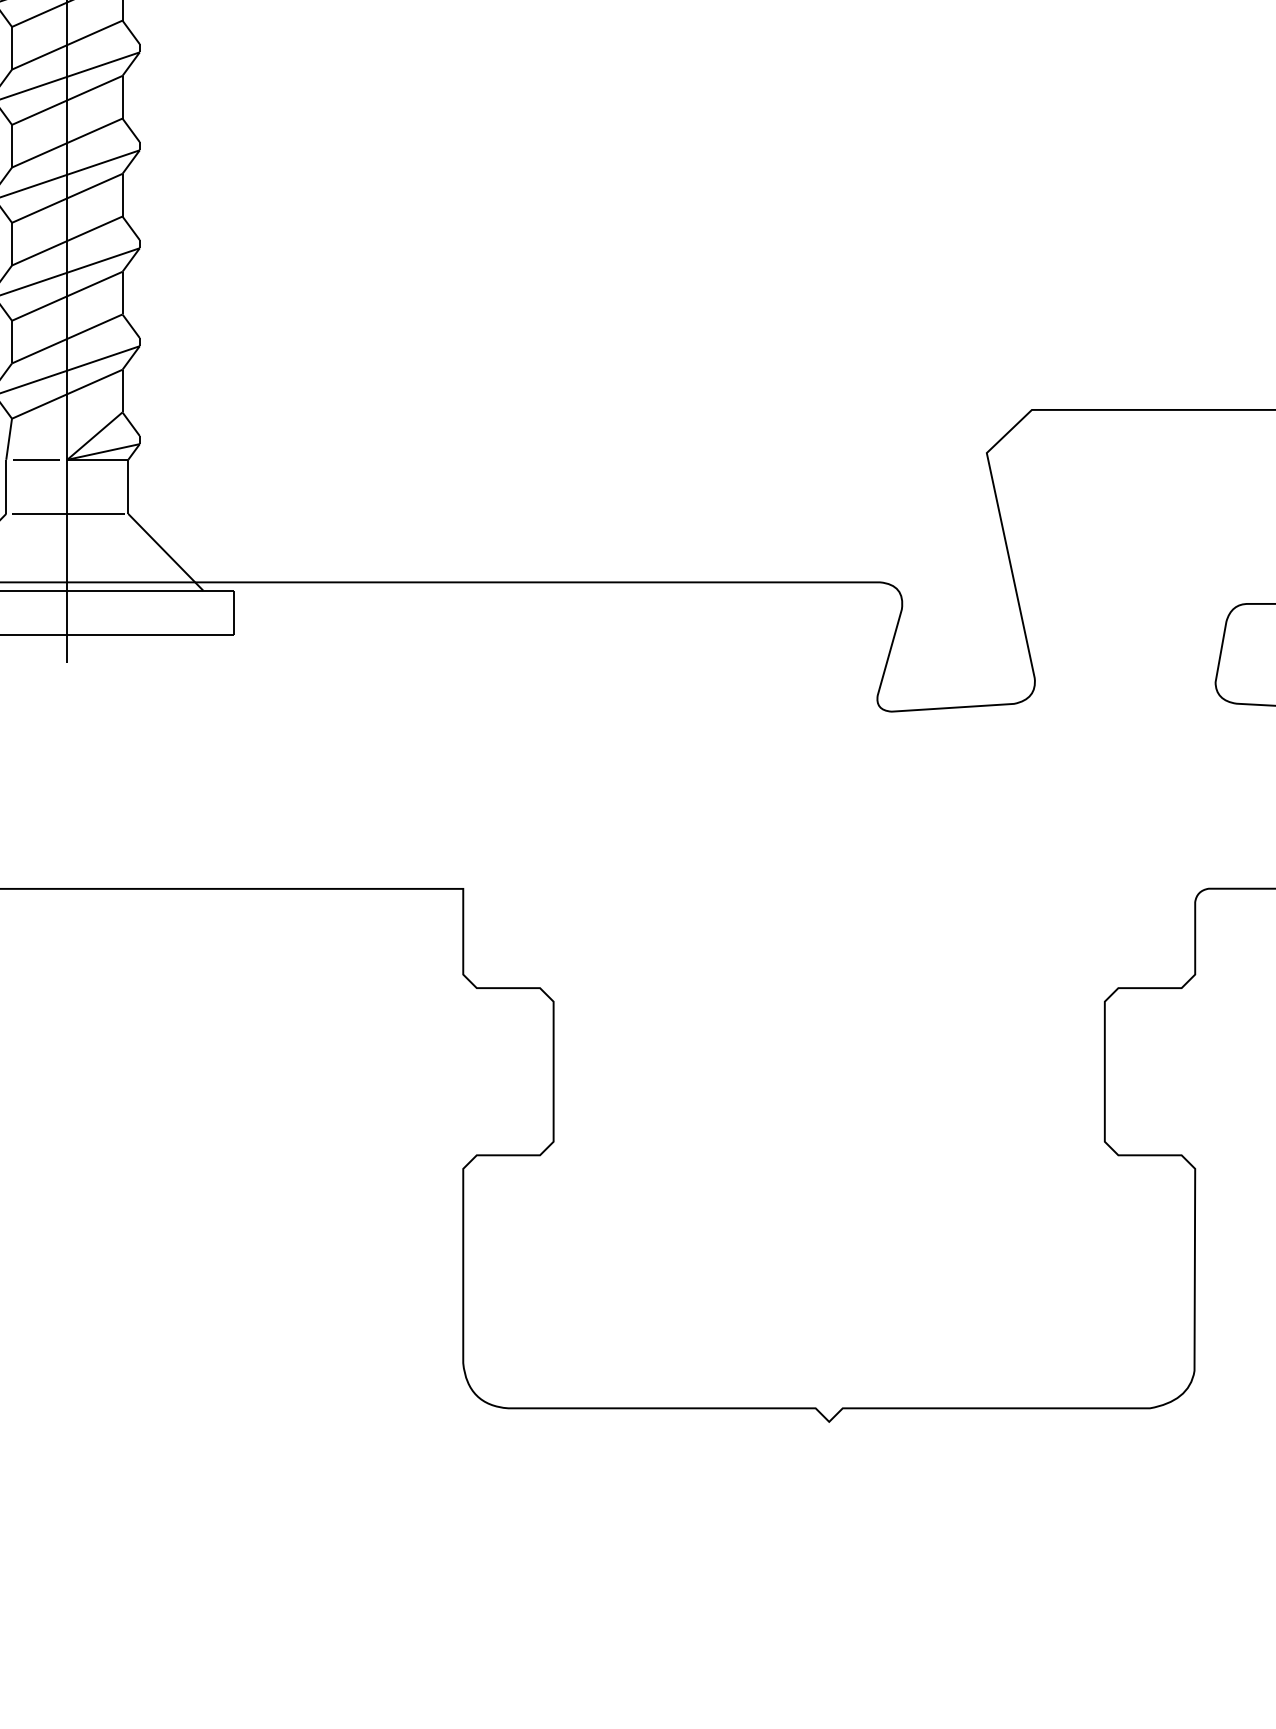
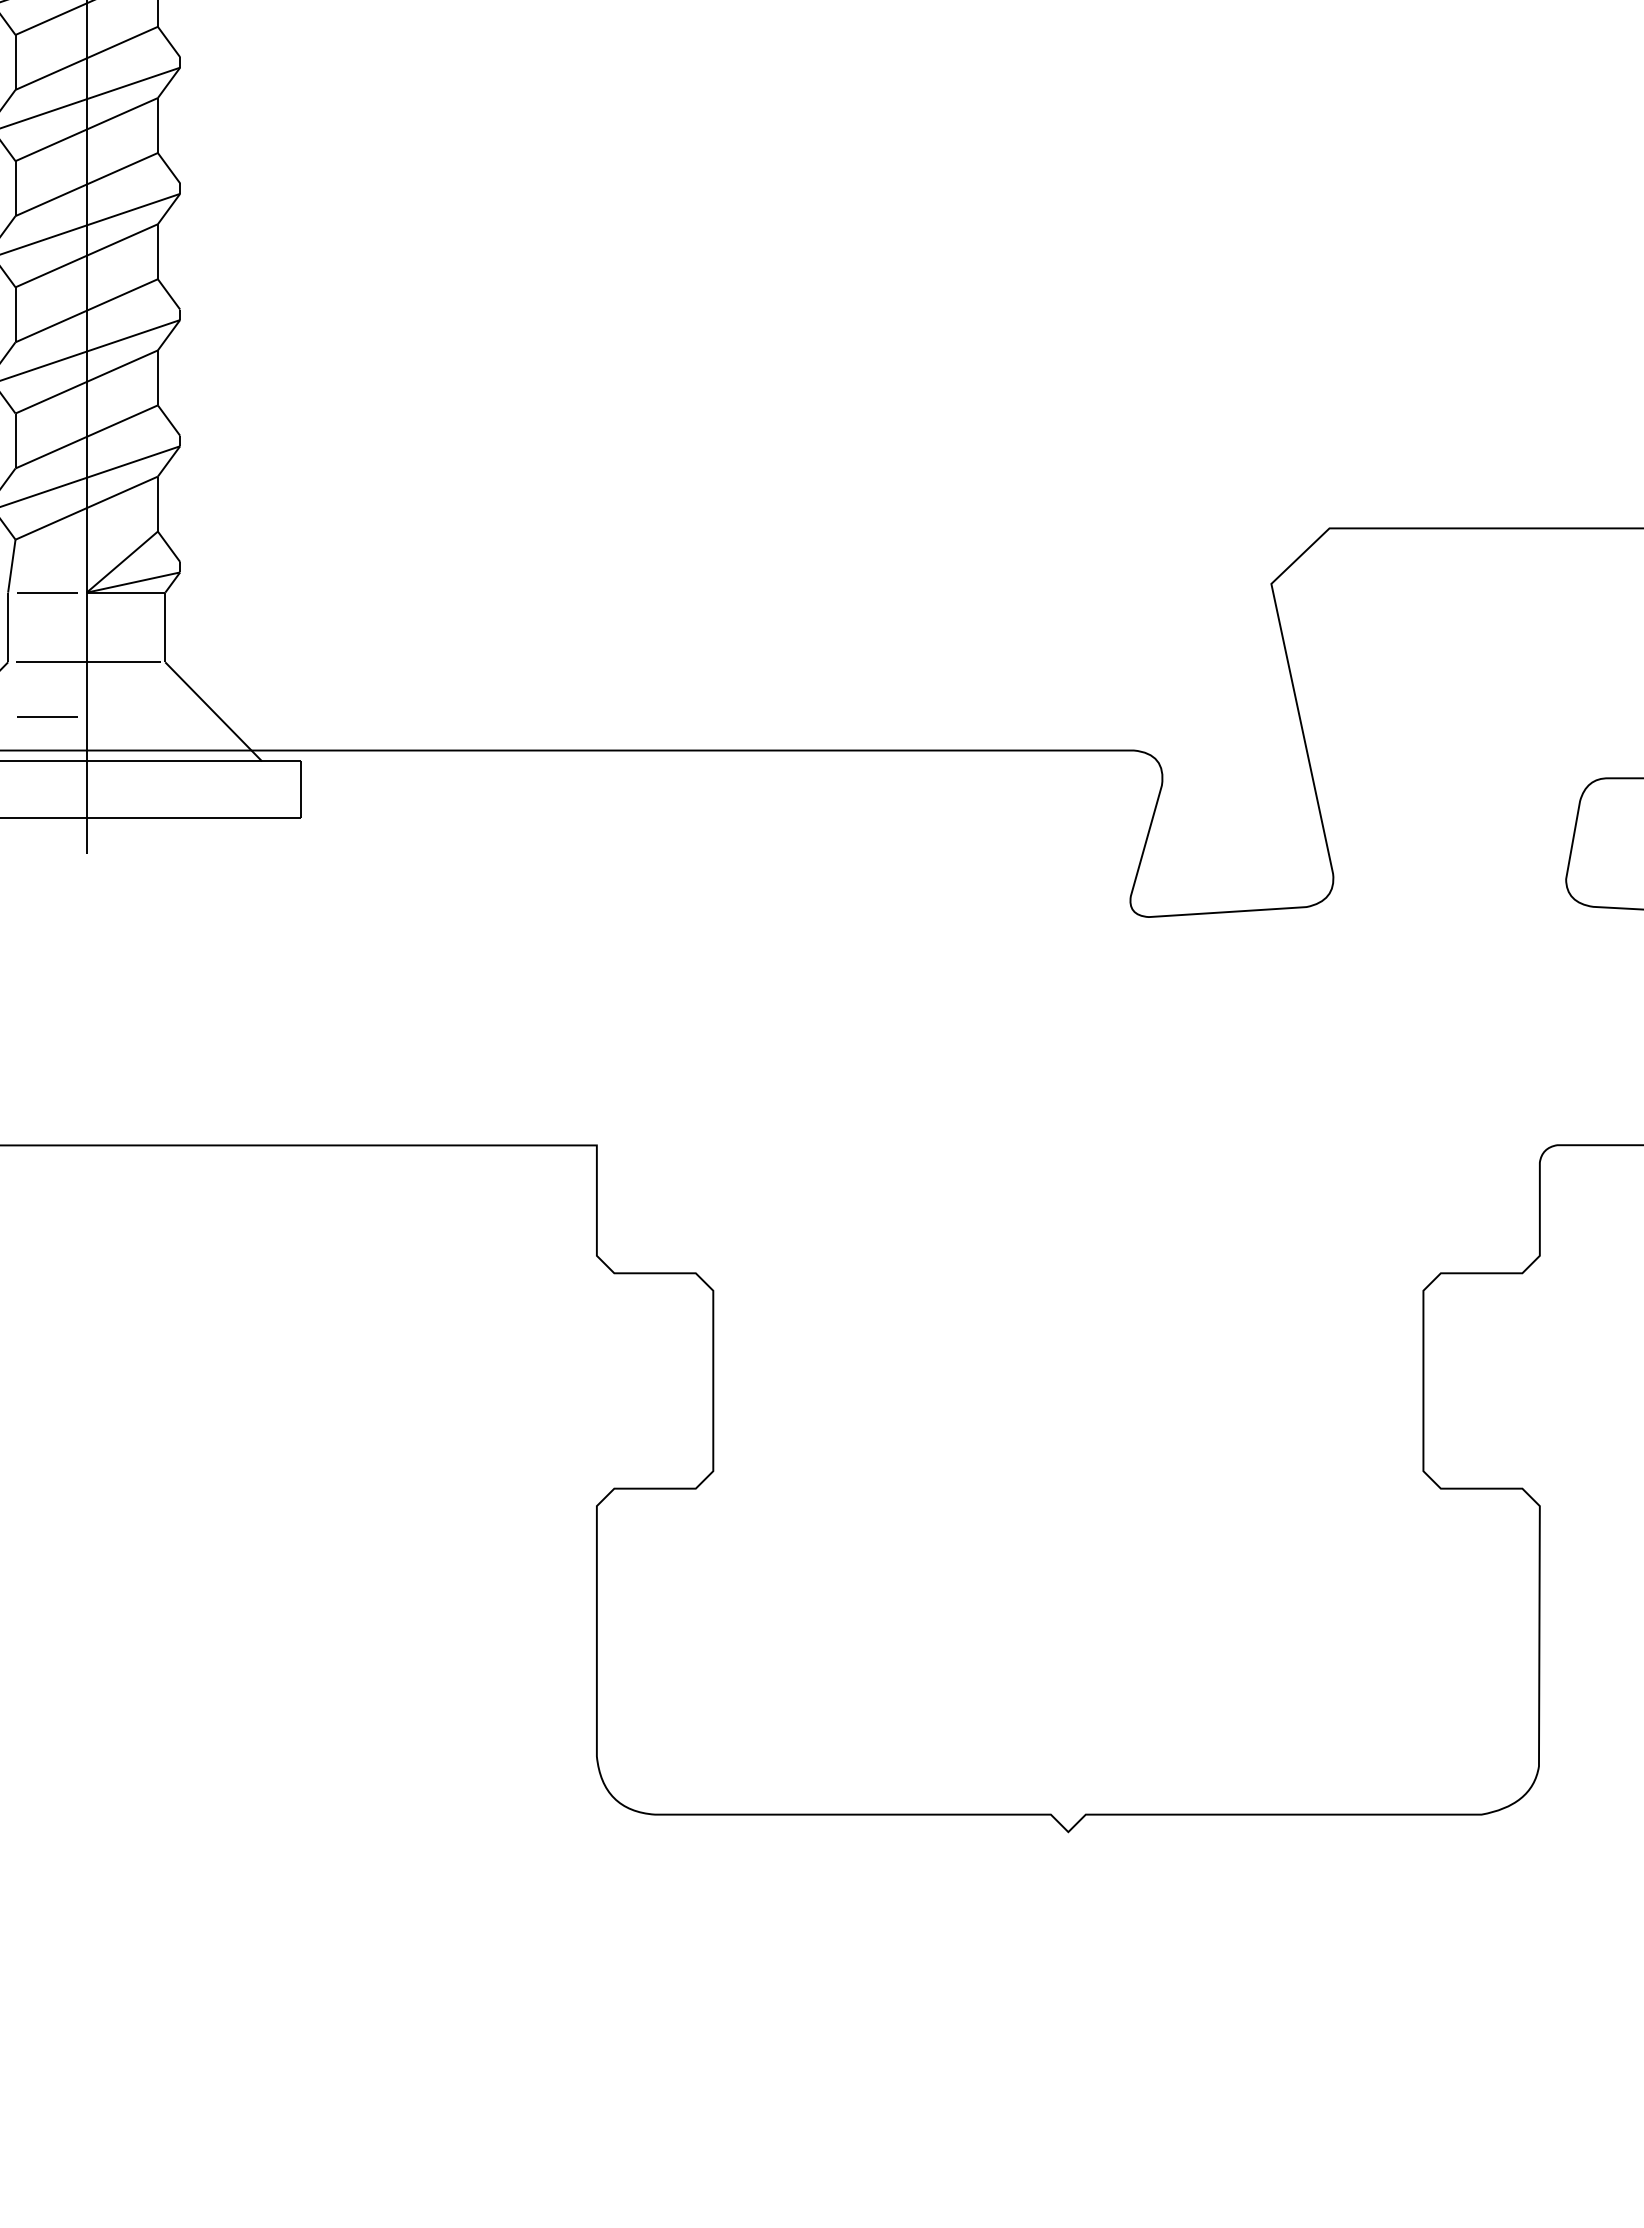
line: (36, 555) -> (47, 716), added

